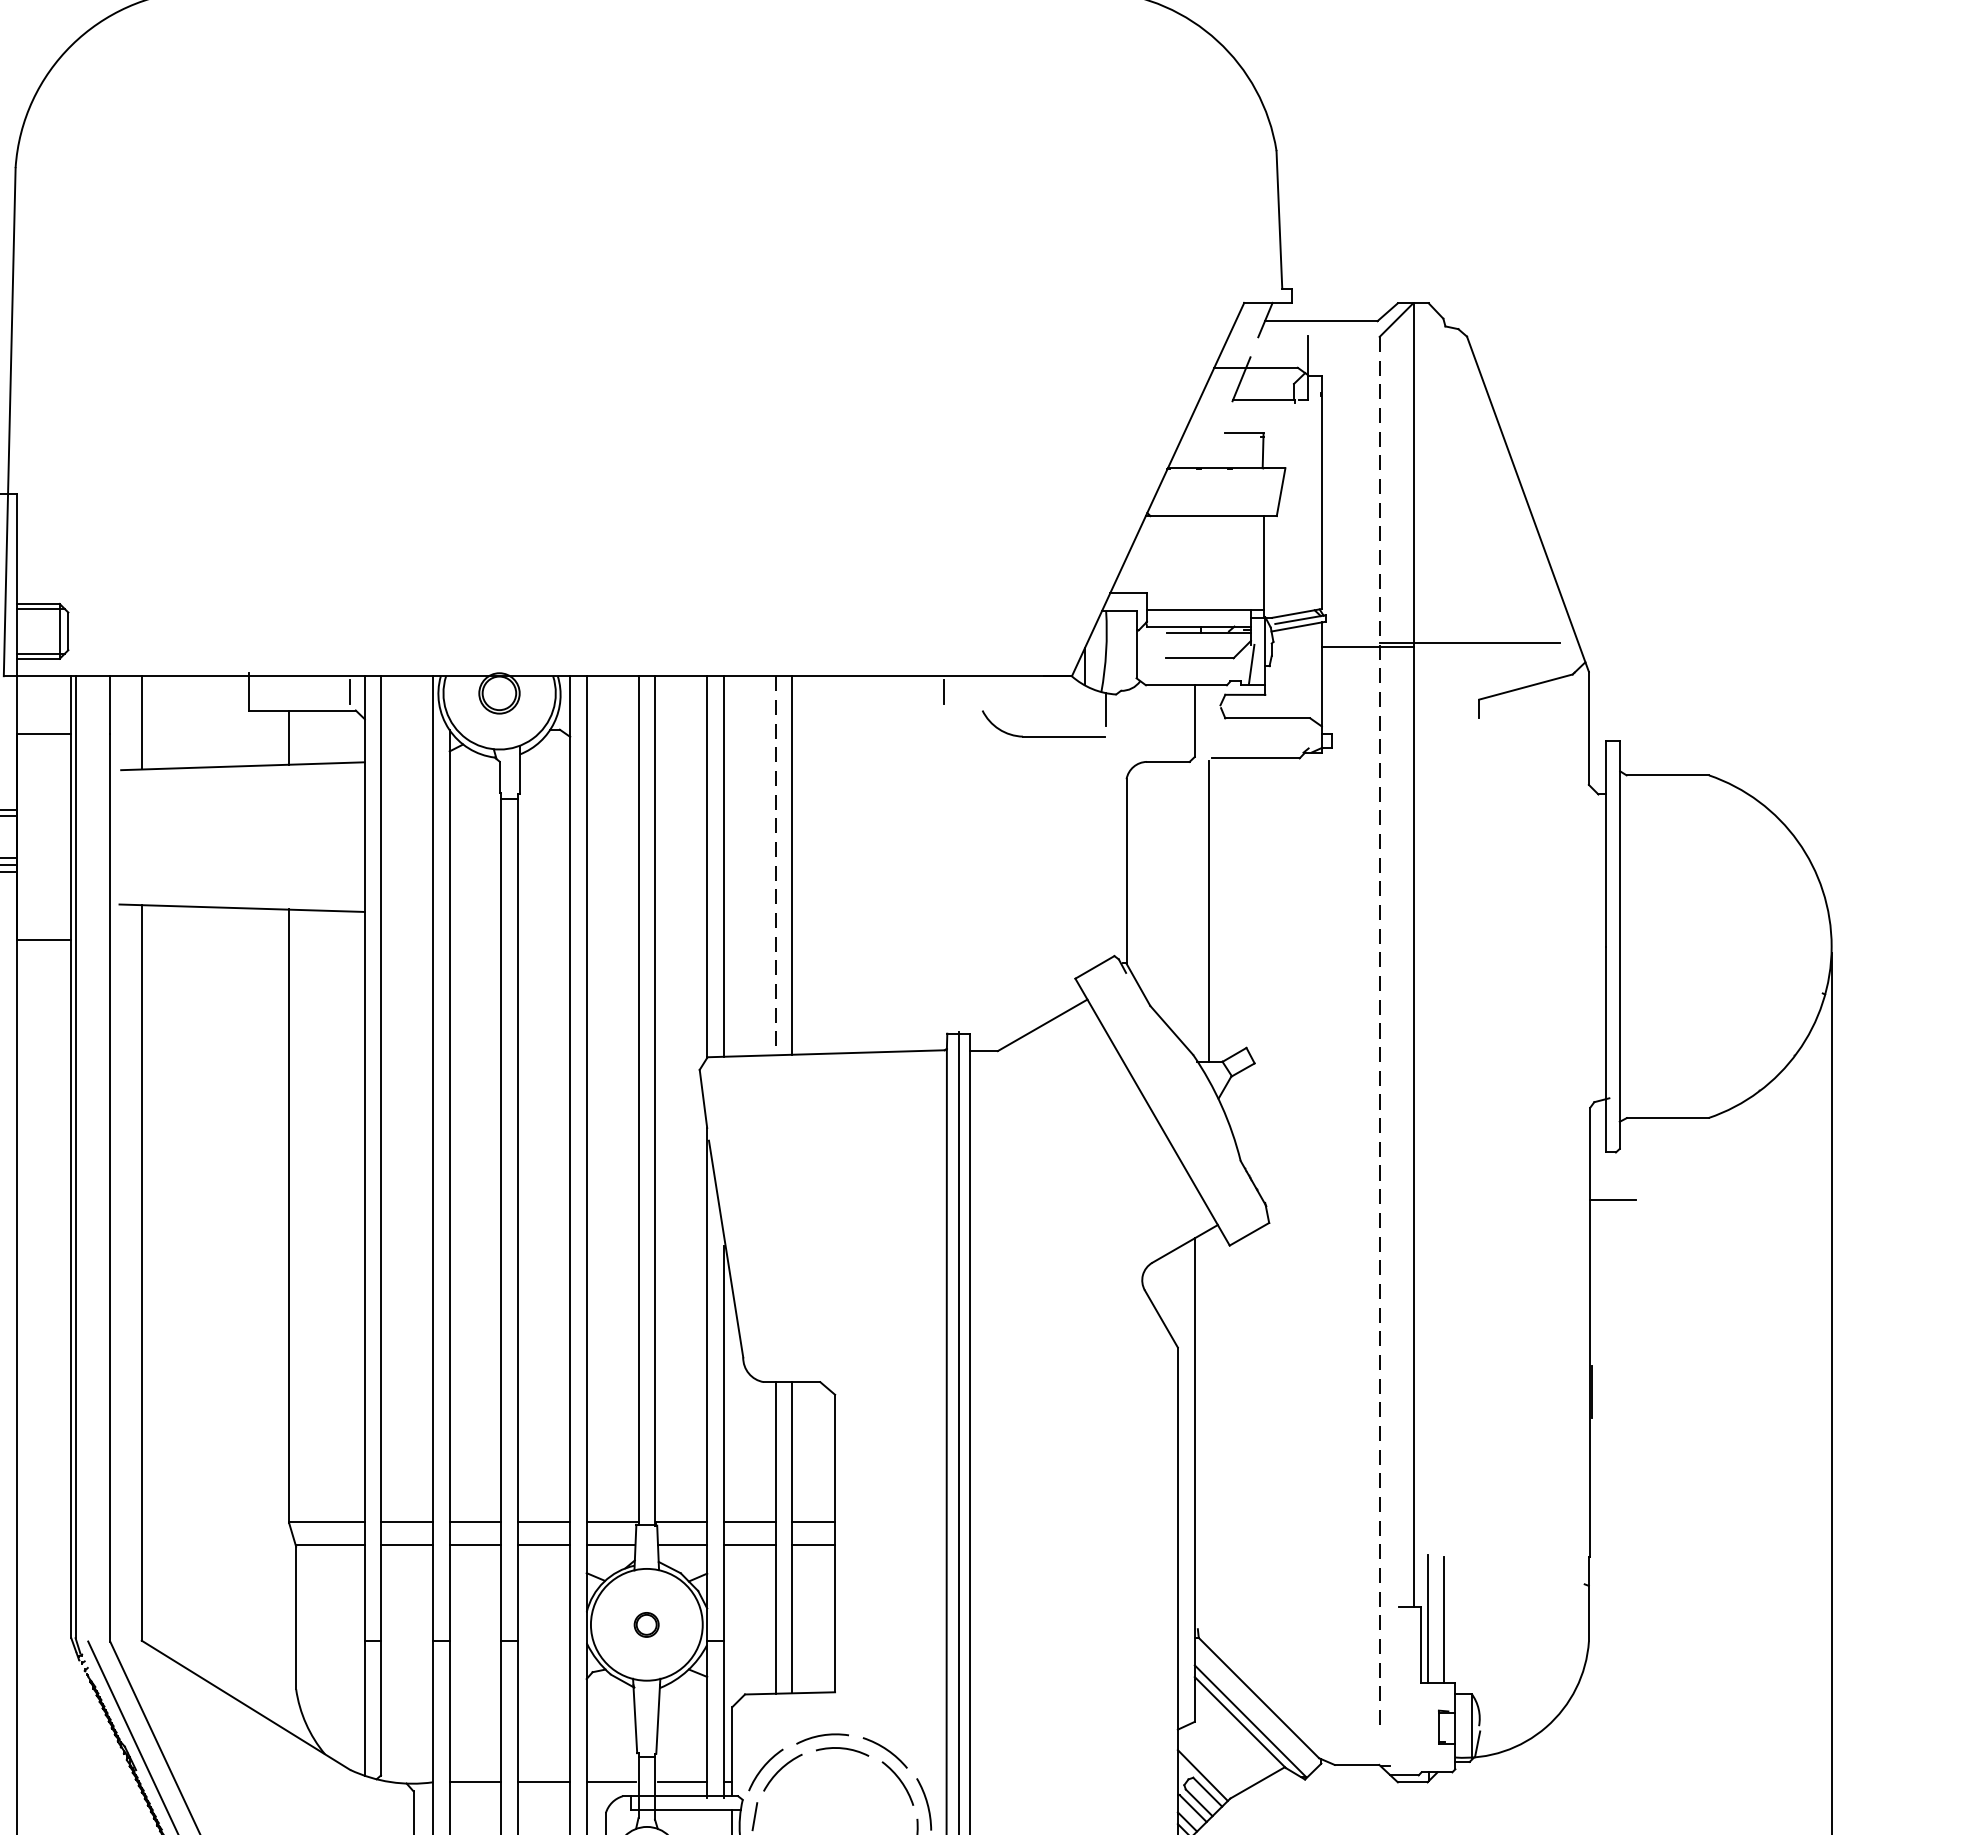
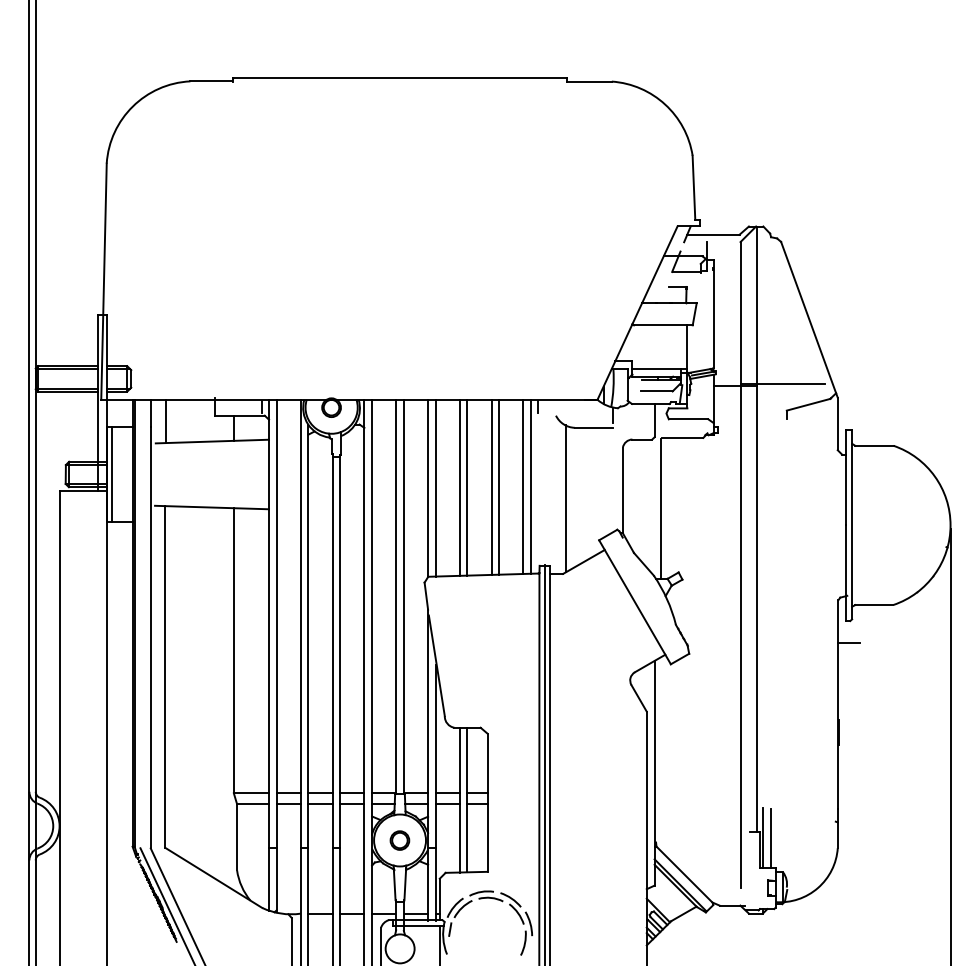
line: (25, 837) -> (111, 474), added
line: (843, 862) -> (491, 486), added
line: (860, 862) -> (499, 486), added
line: (912, 862) -> (523, 486), added
line: (929, 862) -> (531, 486), added
line: (774, 867) -> (459, 488), dashed -> solid
line: (1005, 888) -> (566, 498), added
line: (1379, 1032) -> (740, 565), dashed -> solid
part: (645, 1624) -> (399, 840), size x1.67

